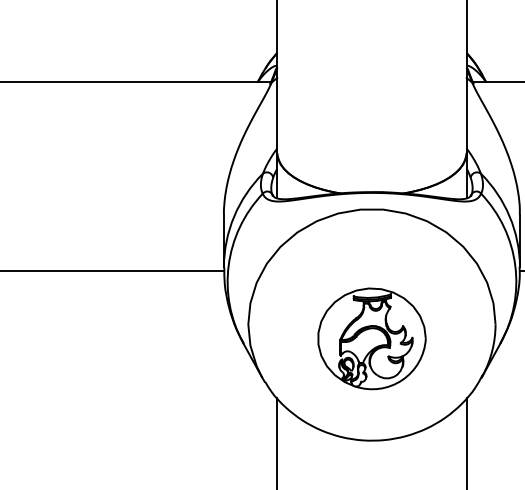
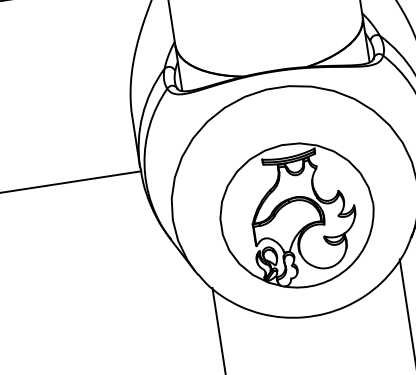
part: (371, 338) -> (296, 215), size x1.43

